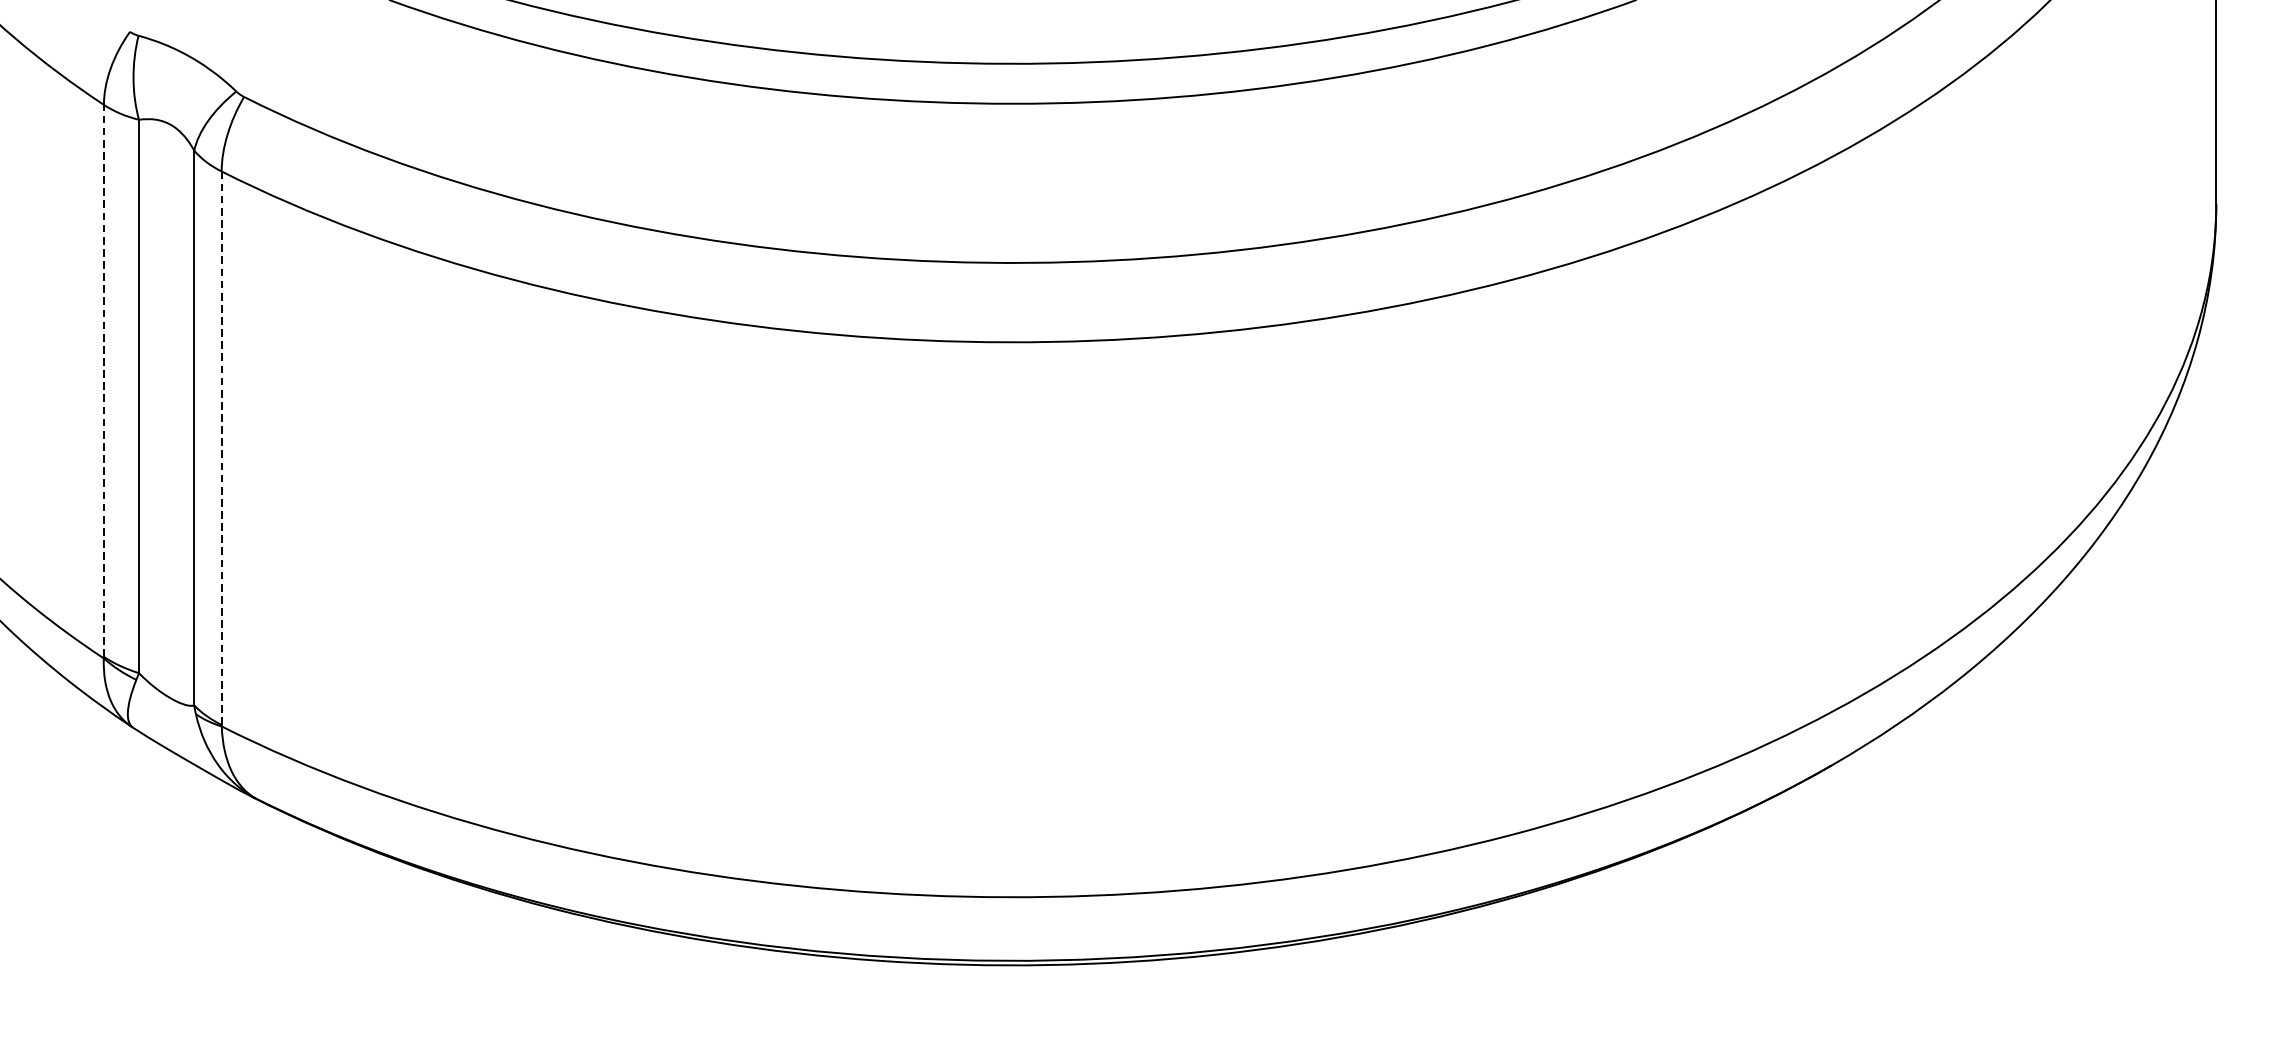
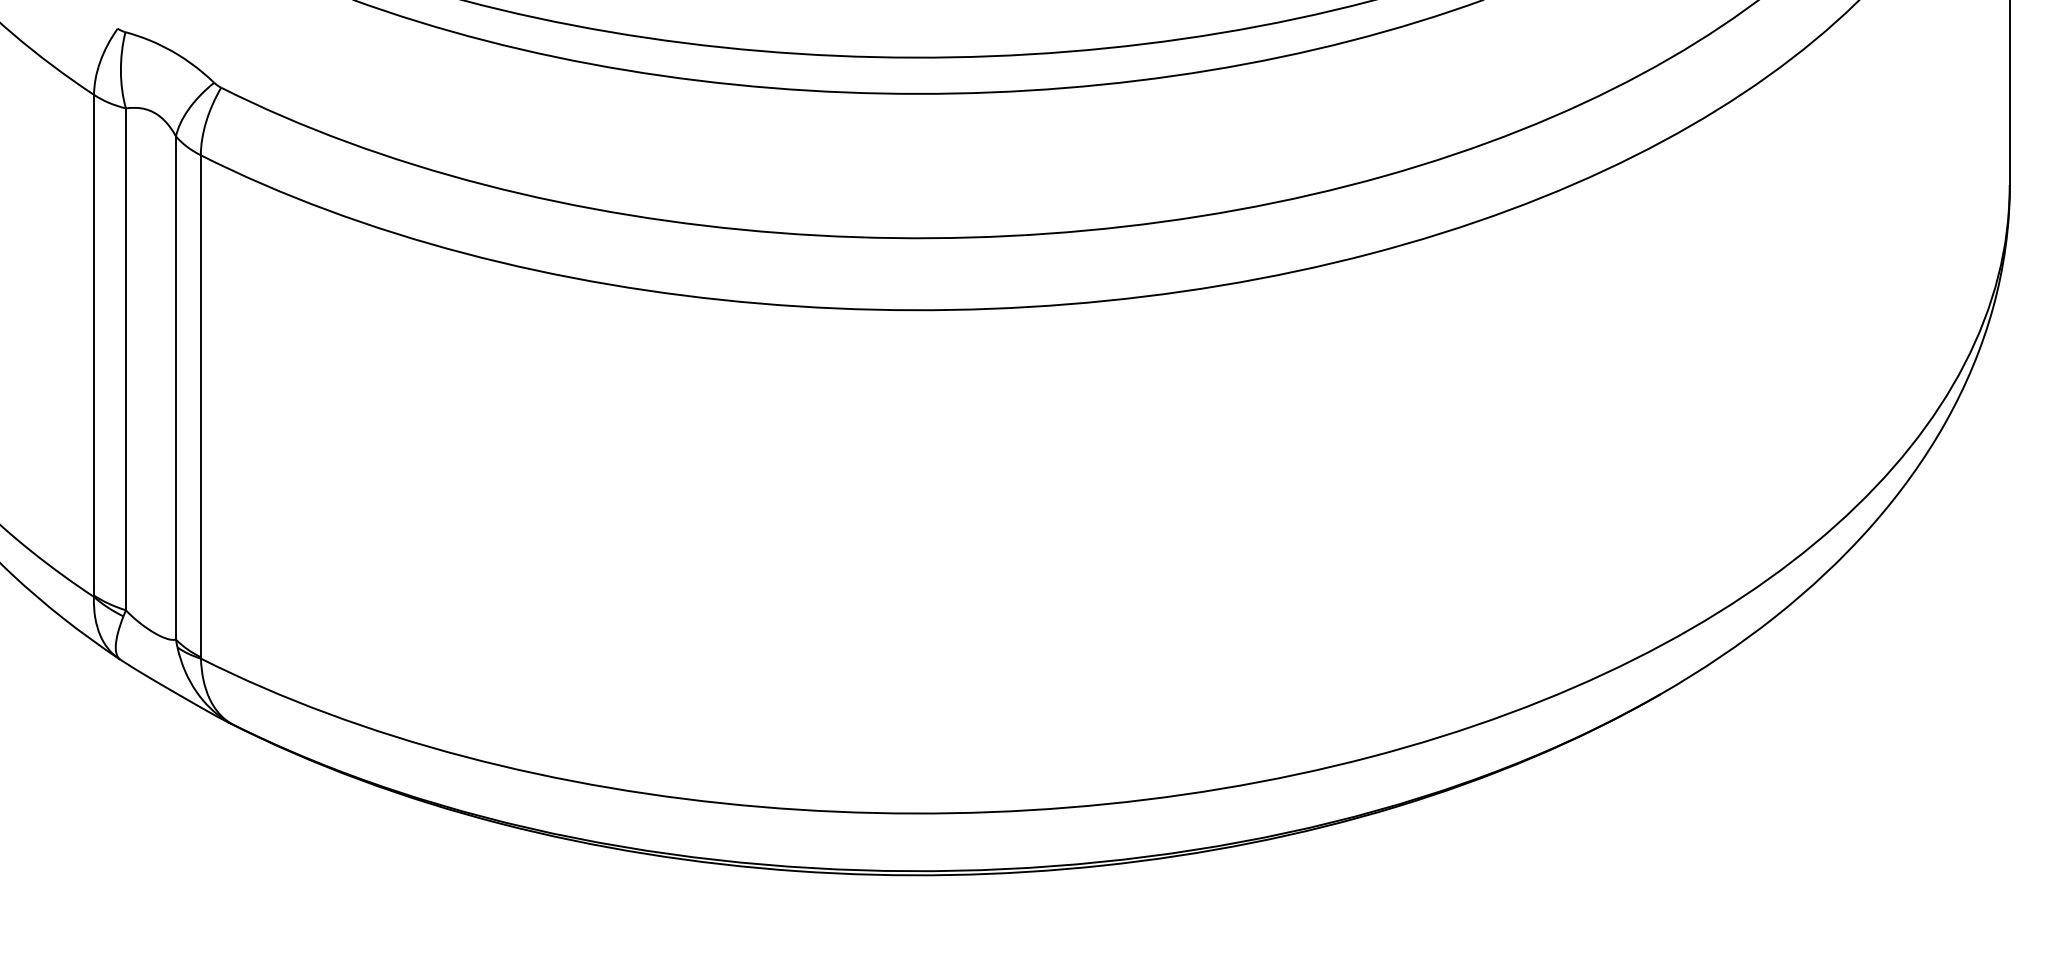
line: (104, 380) -> (94, 344), dashed -> solid
line: (221, 448) -> (200, 406), dashed -> solid

